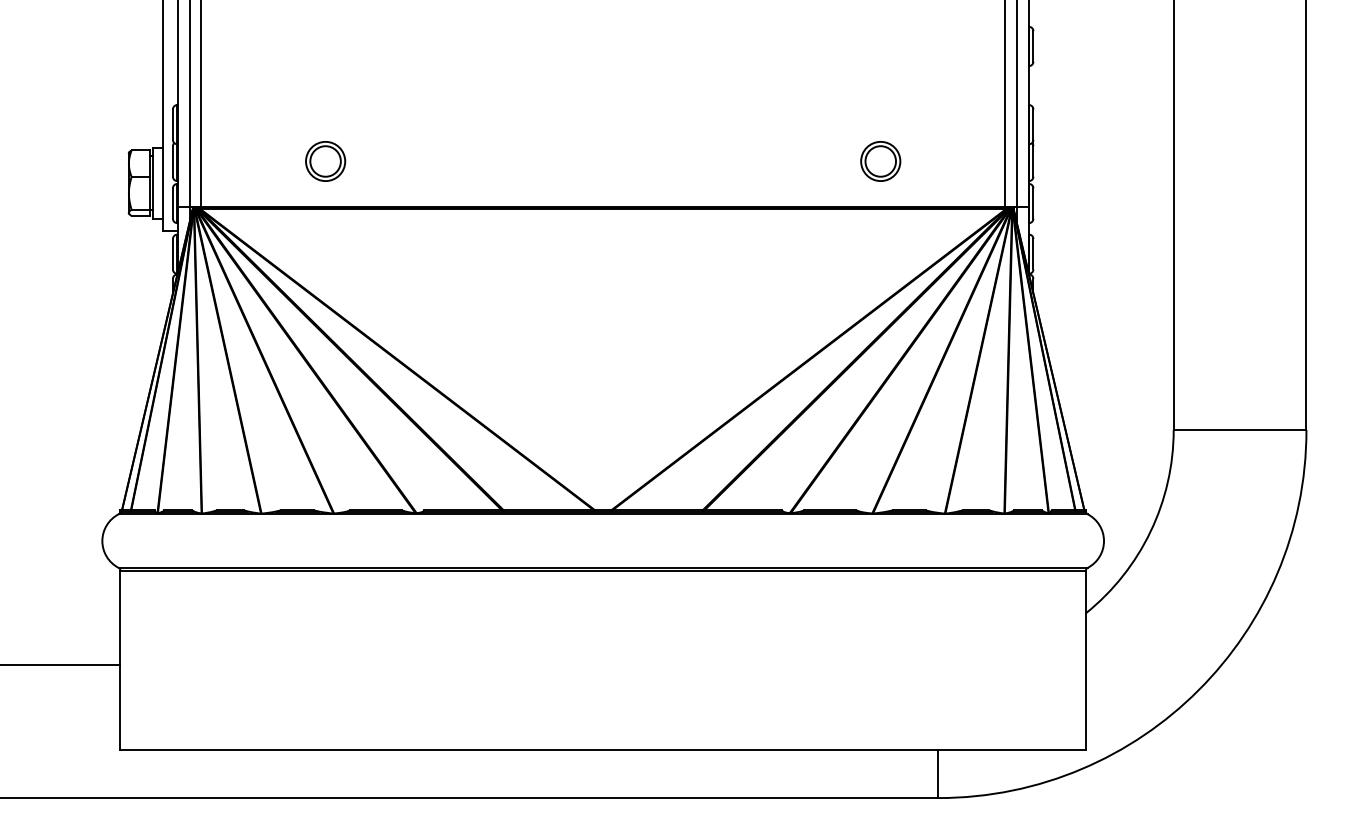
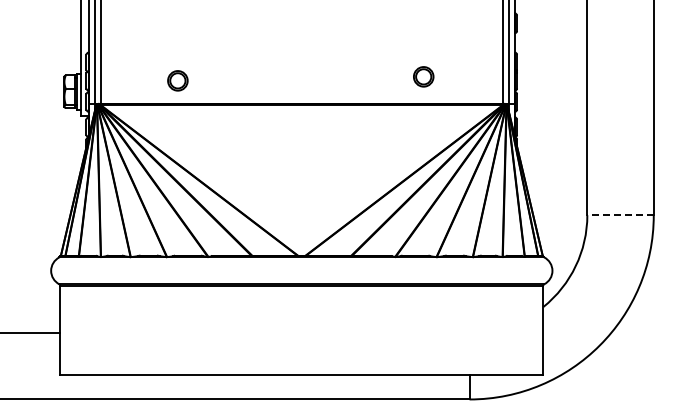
part: (324, 160) -> (177, 80), moved
part: (880, 160) -> (423, 76), moved
line: (1239, 430) -> (620, 215), solid -> dashed

